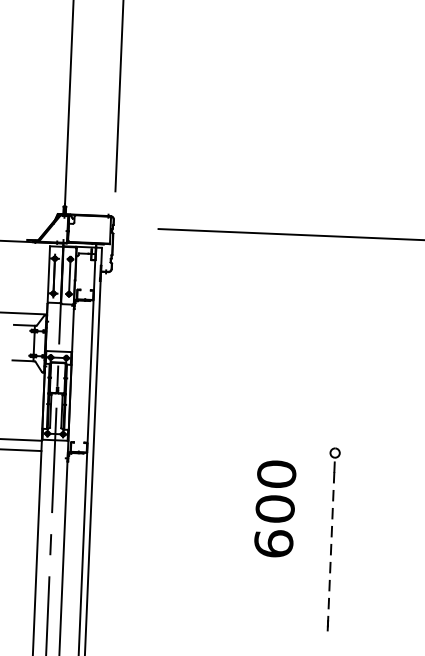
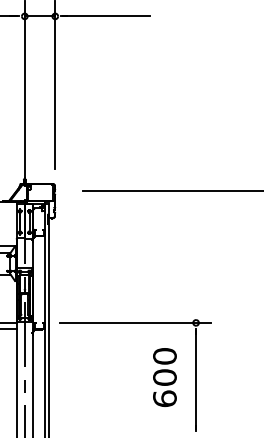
line: (236, 448) -> (135, 322), added
text: (274, 508) -> (164, 377), moved
line: (331, 545) -> (196, 379), dashed -> solid

